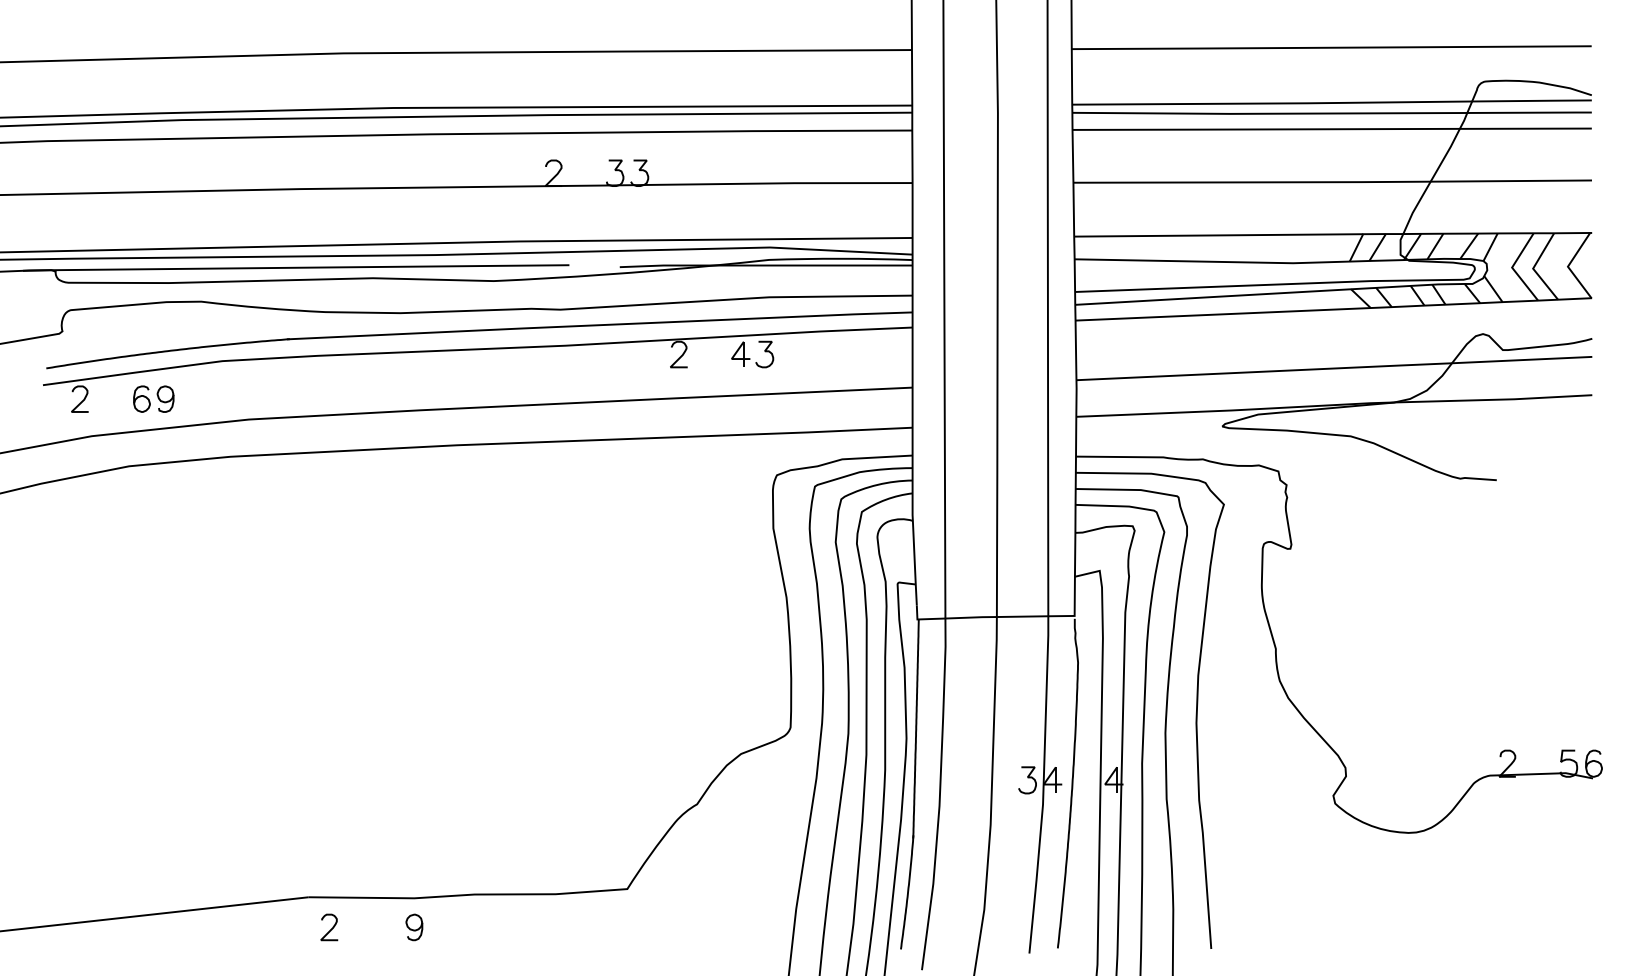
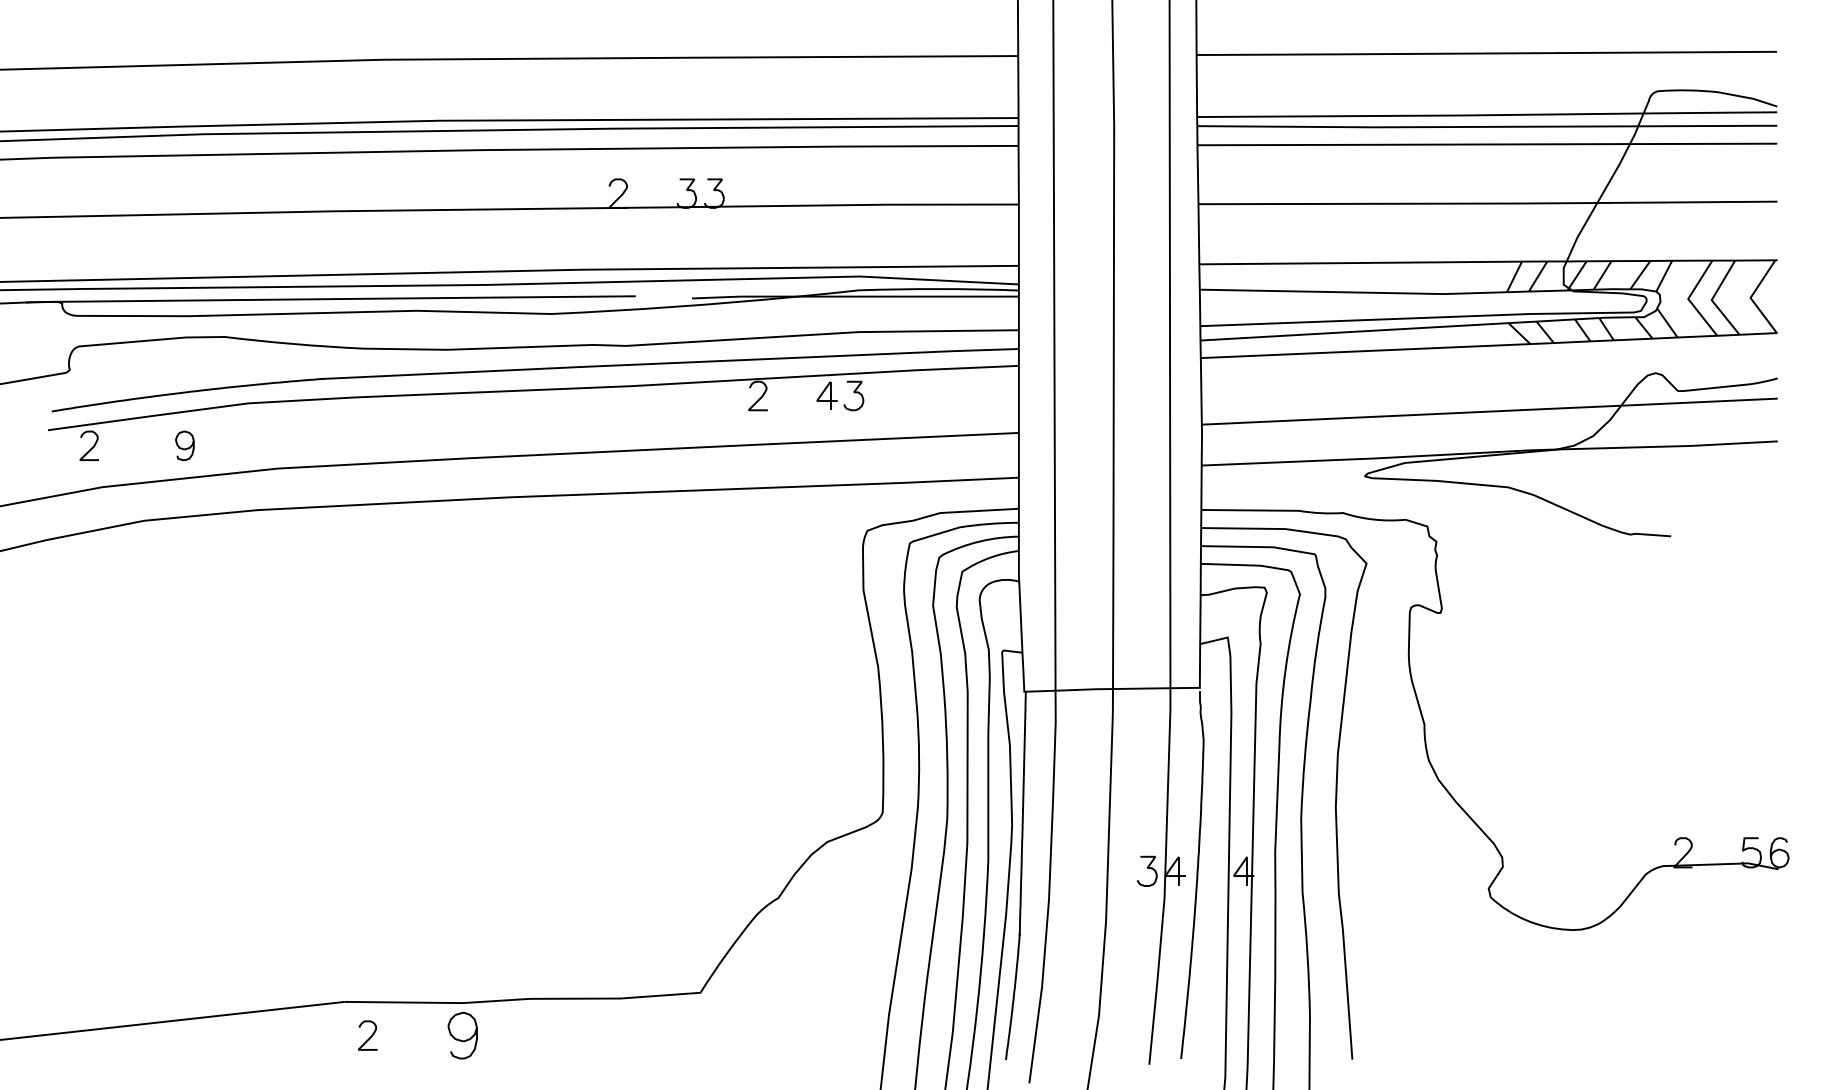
part: (141, 398) -> (158, 445), removed
part: (414, 927) -> (462, 1035), size x1.6

